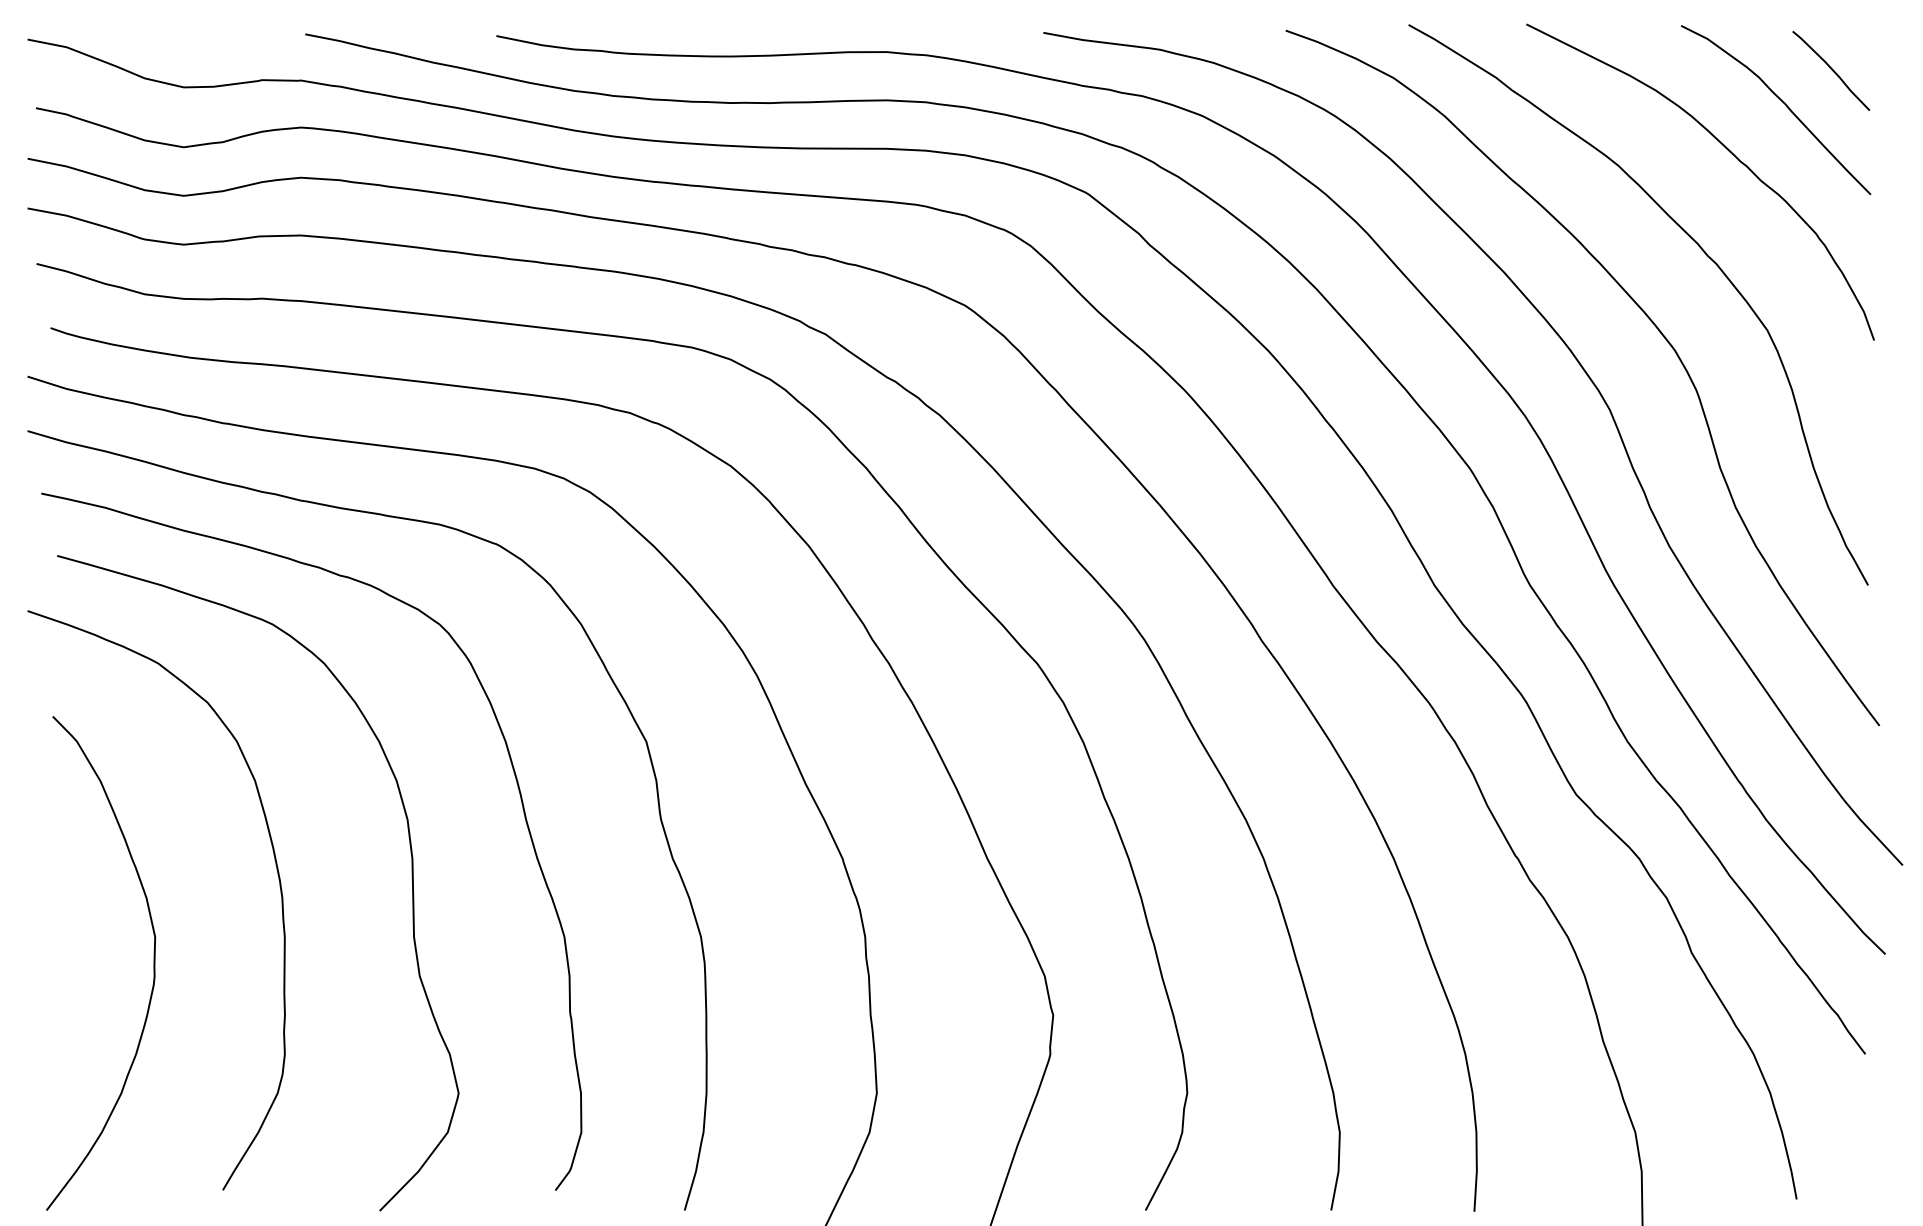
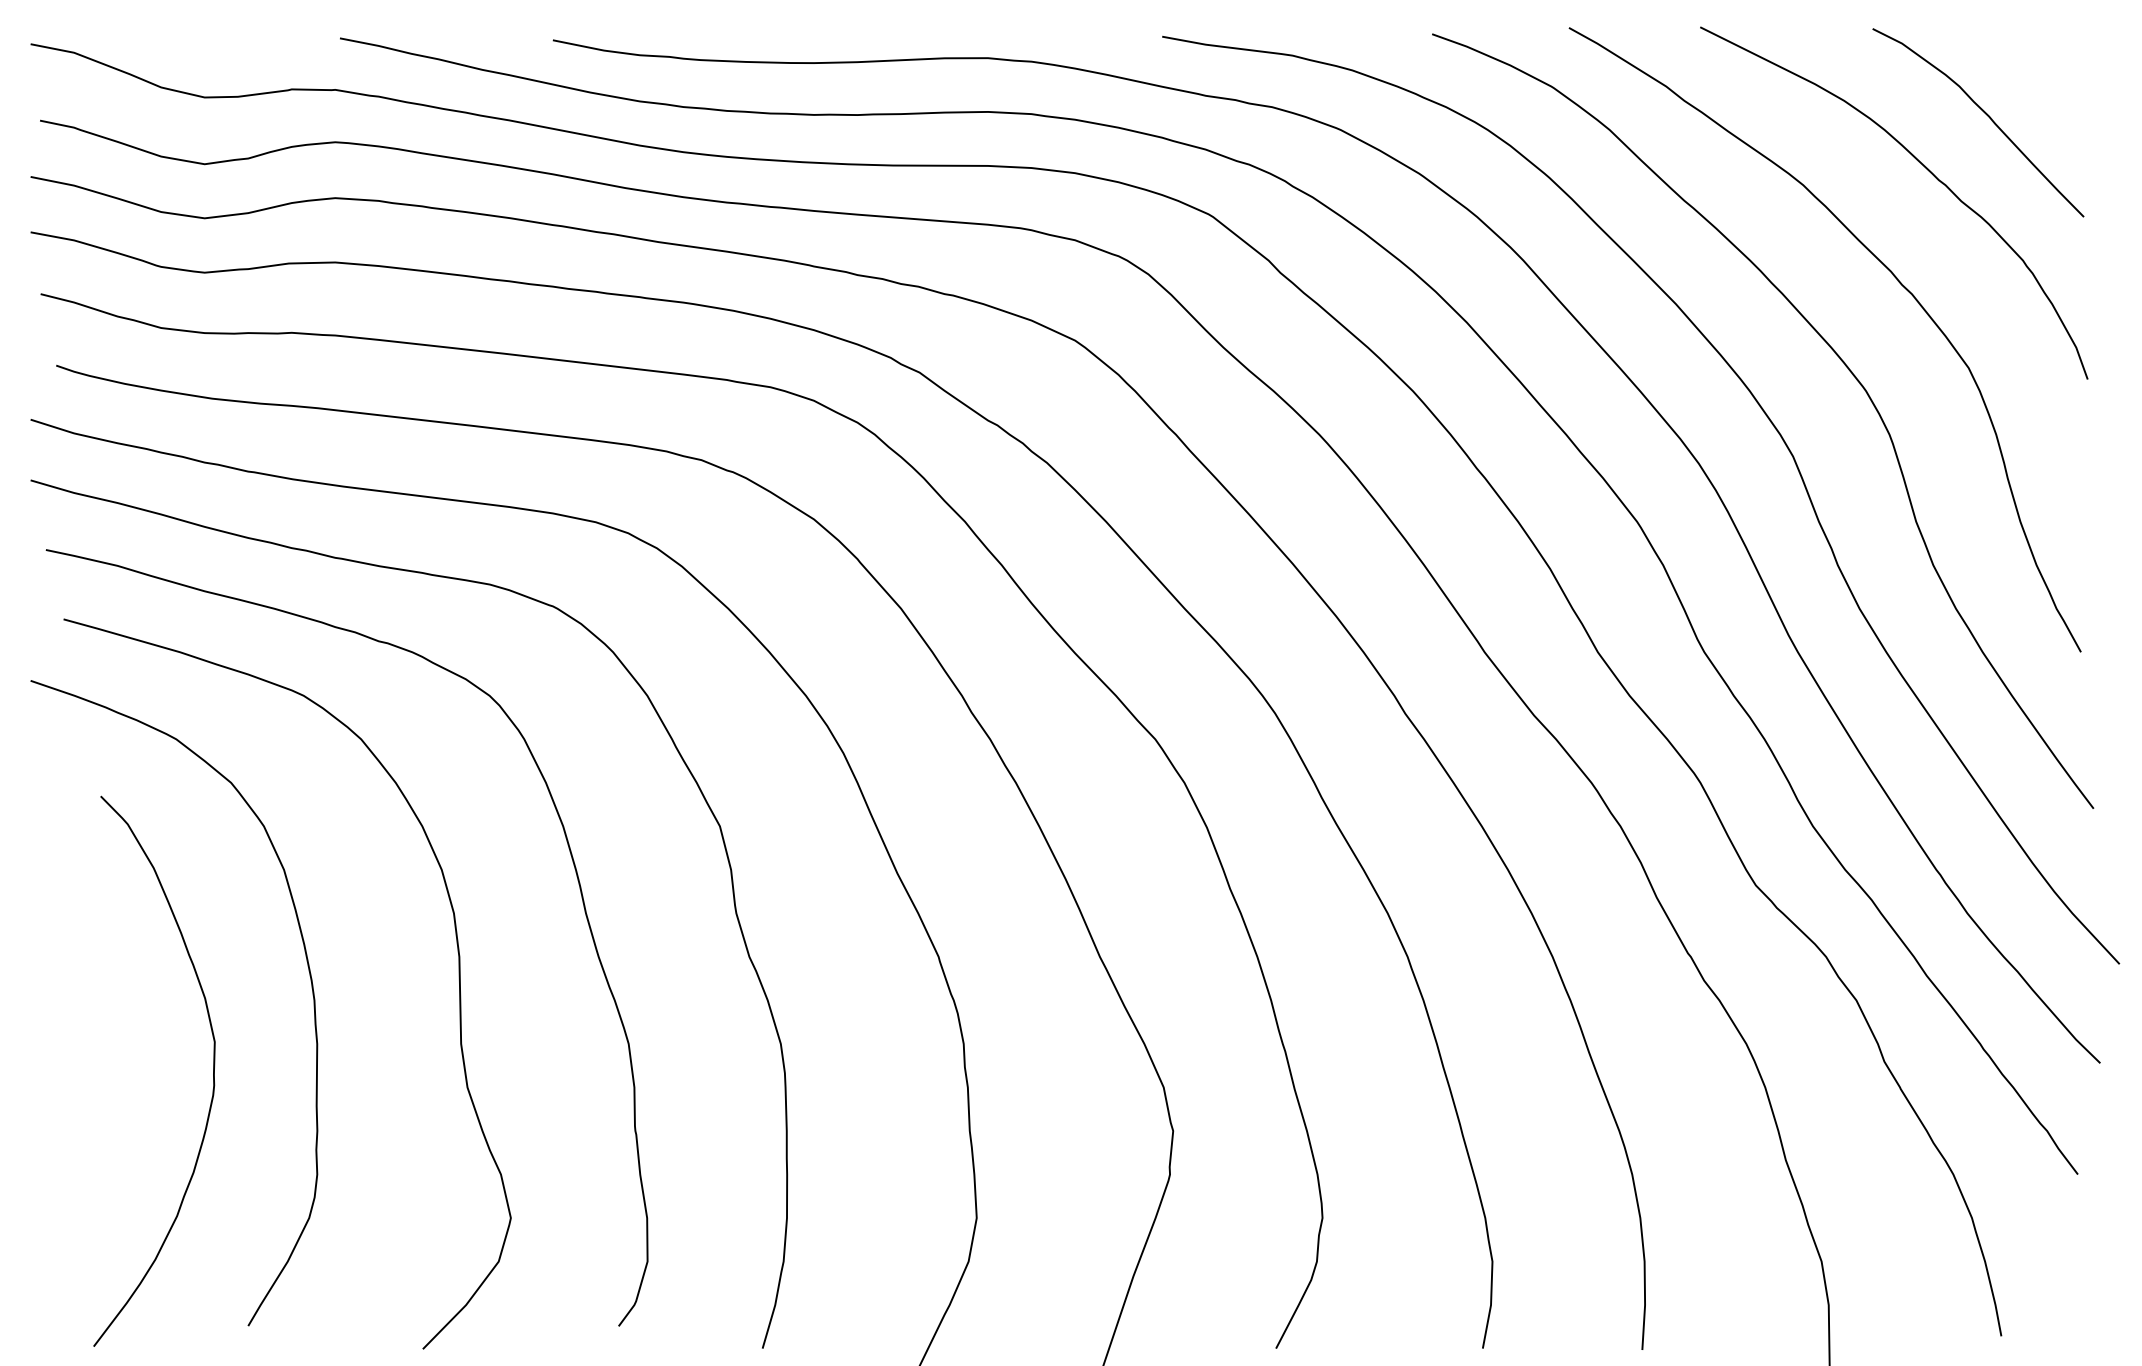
curve: (1830, 69) -> (2039, 77), removed
curve: (154, 962) -> (213, 1070), moved

